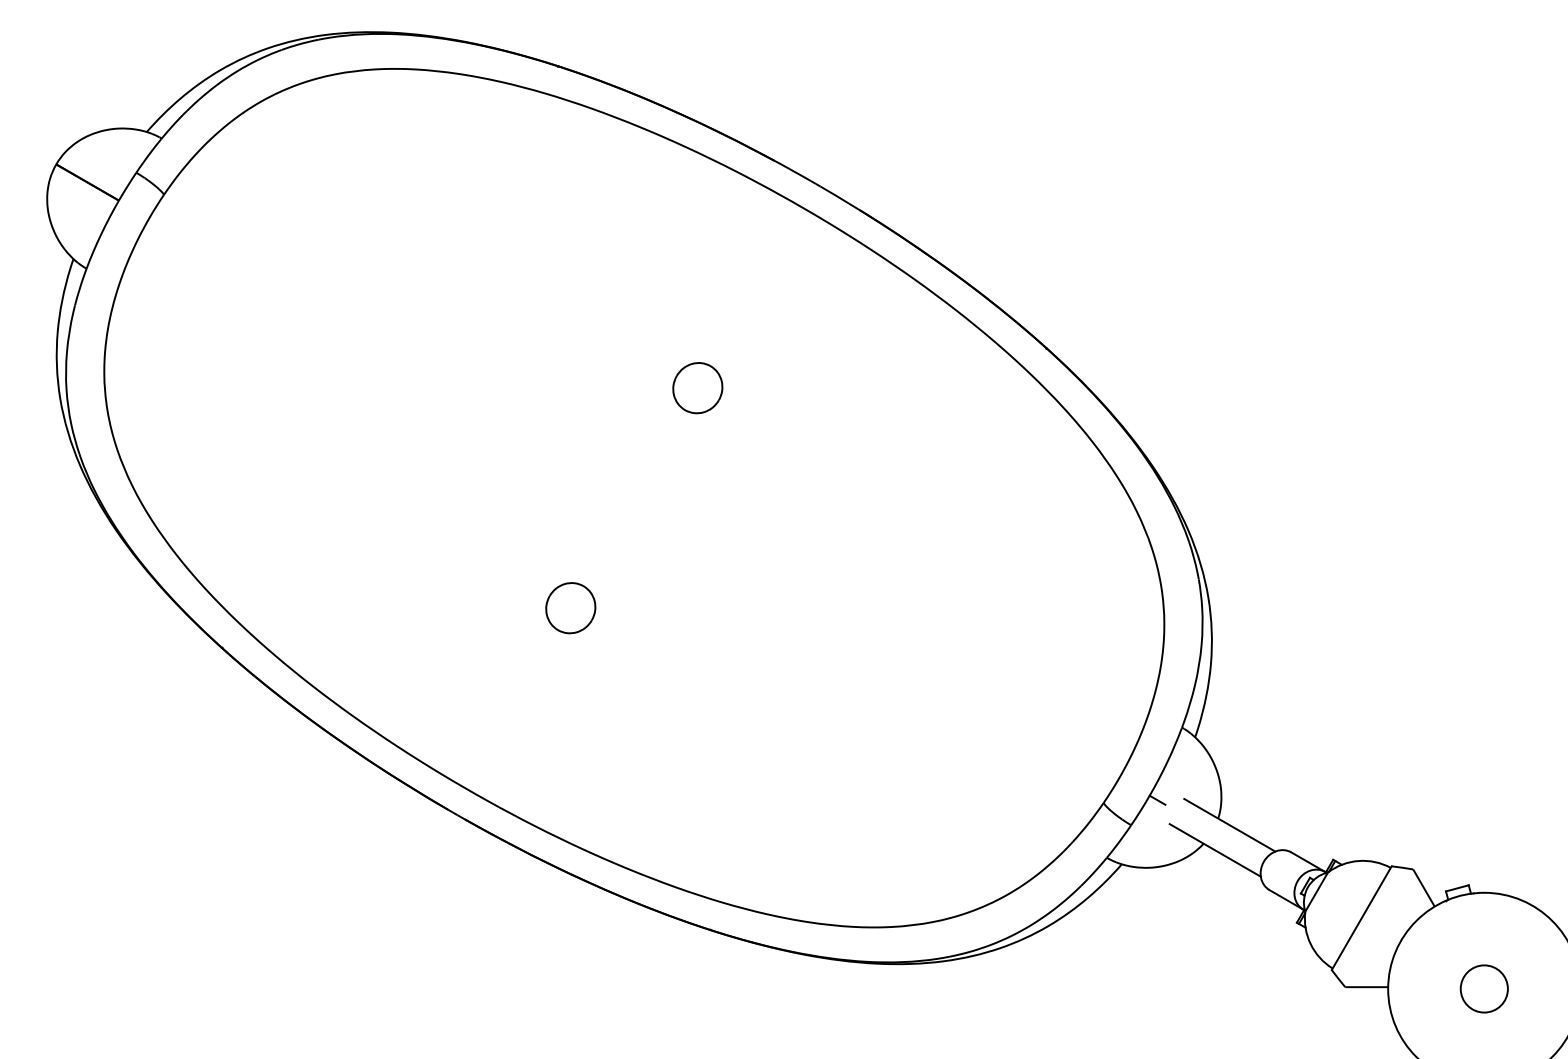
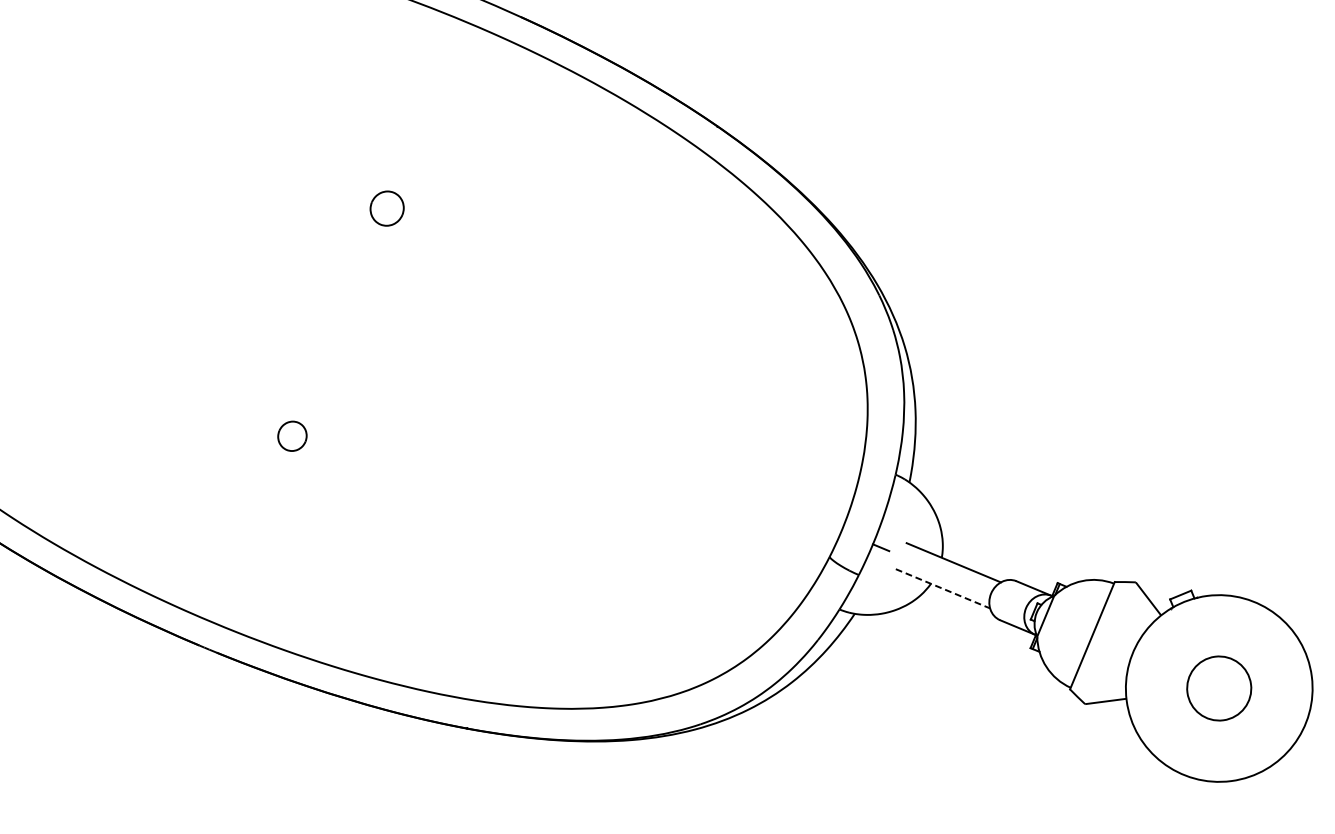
part: (697, 388) -> (386, 208), size x0.7
part: (570, 608) -> (292, 436), size x0.6
line: (1215, 850) -> (943, 588), solid -> dashed
circle: (1483, 988) -> (1218, 688), size x1.4

